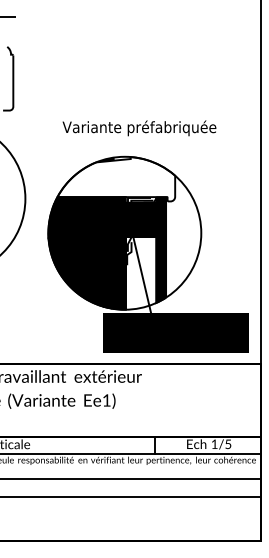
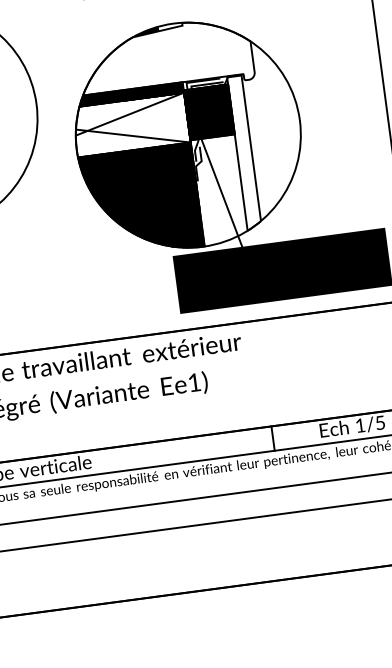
fill: (86, 221) -> (130, 125), removed
fill: (161, 250) -> (245, 153), removed

